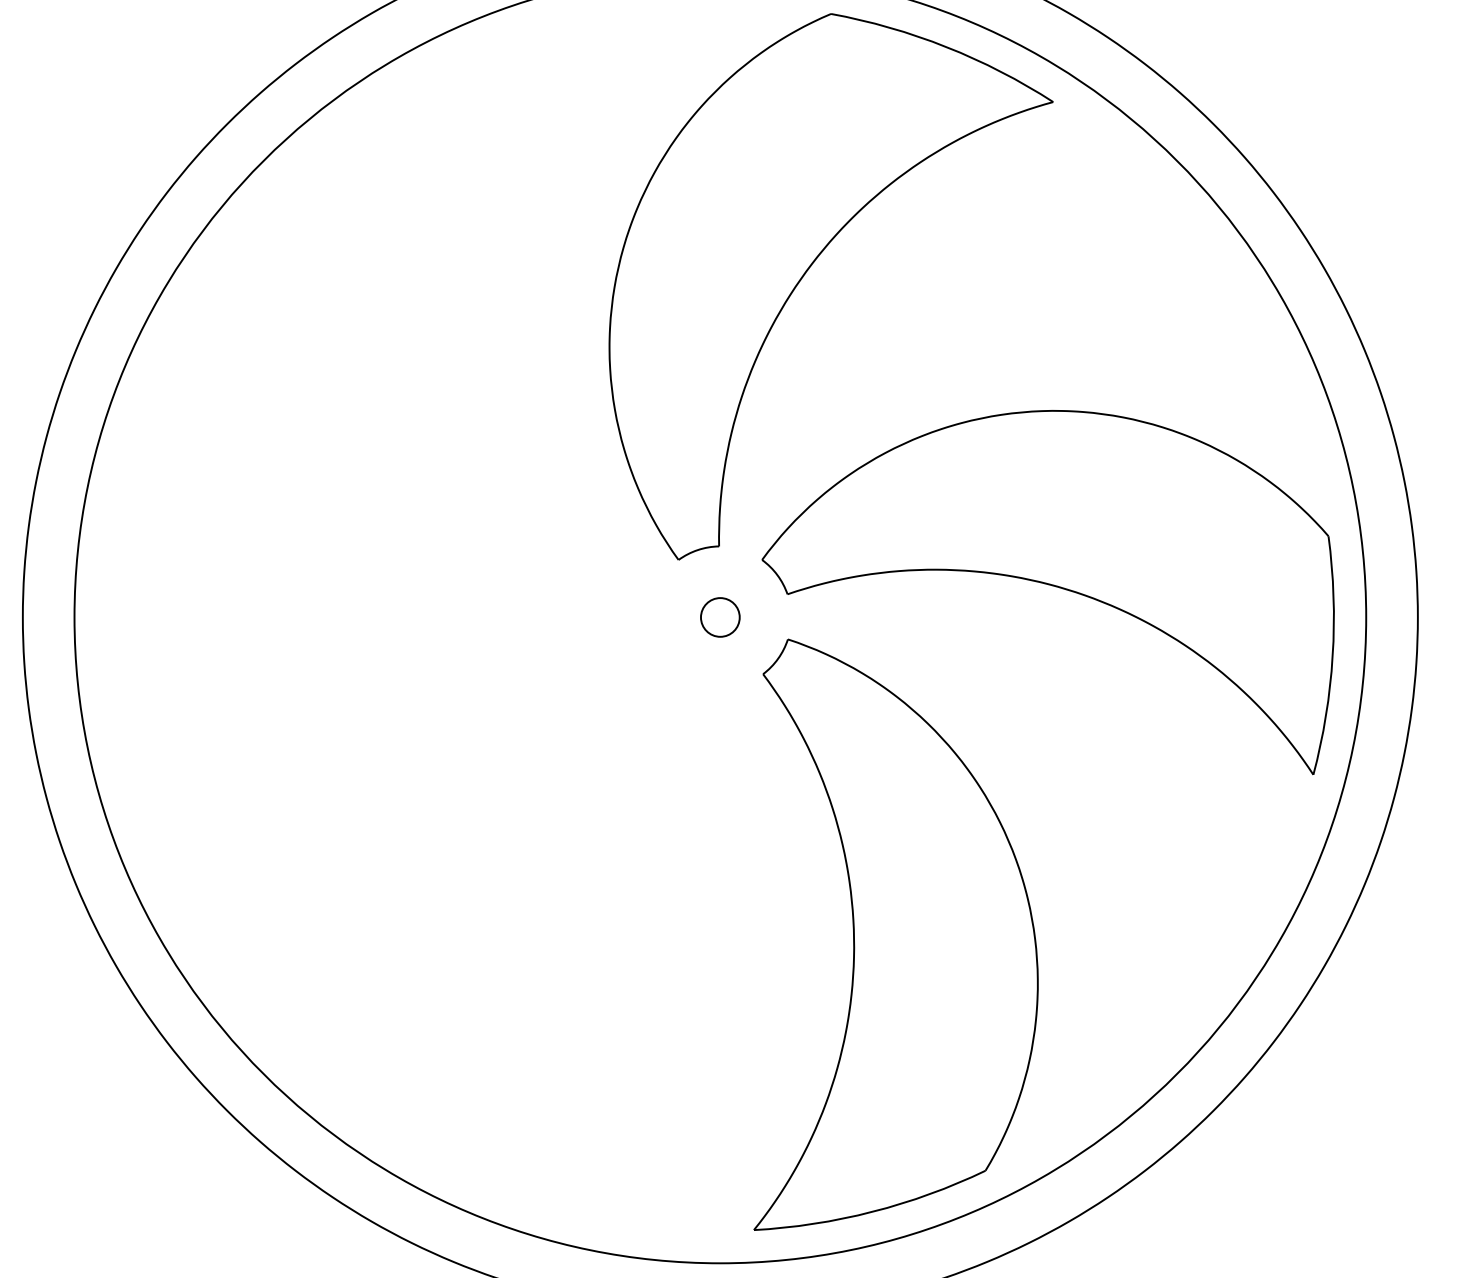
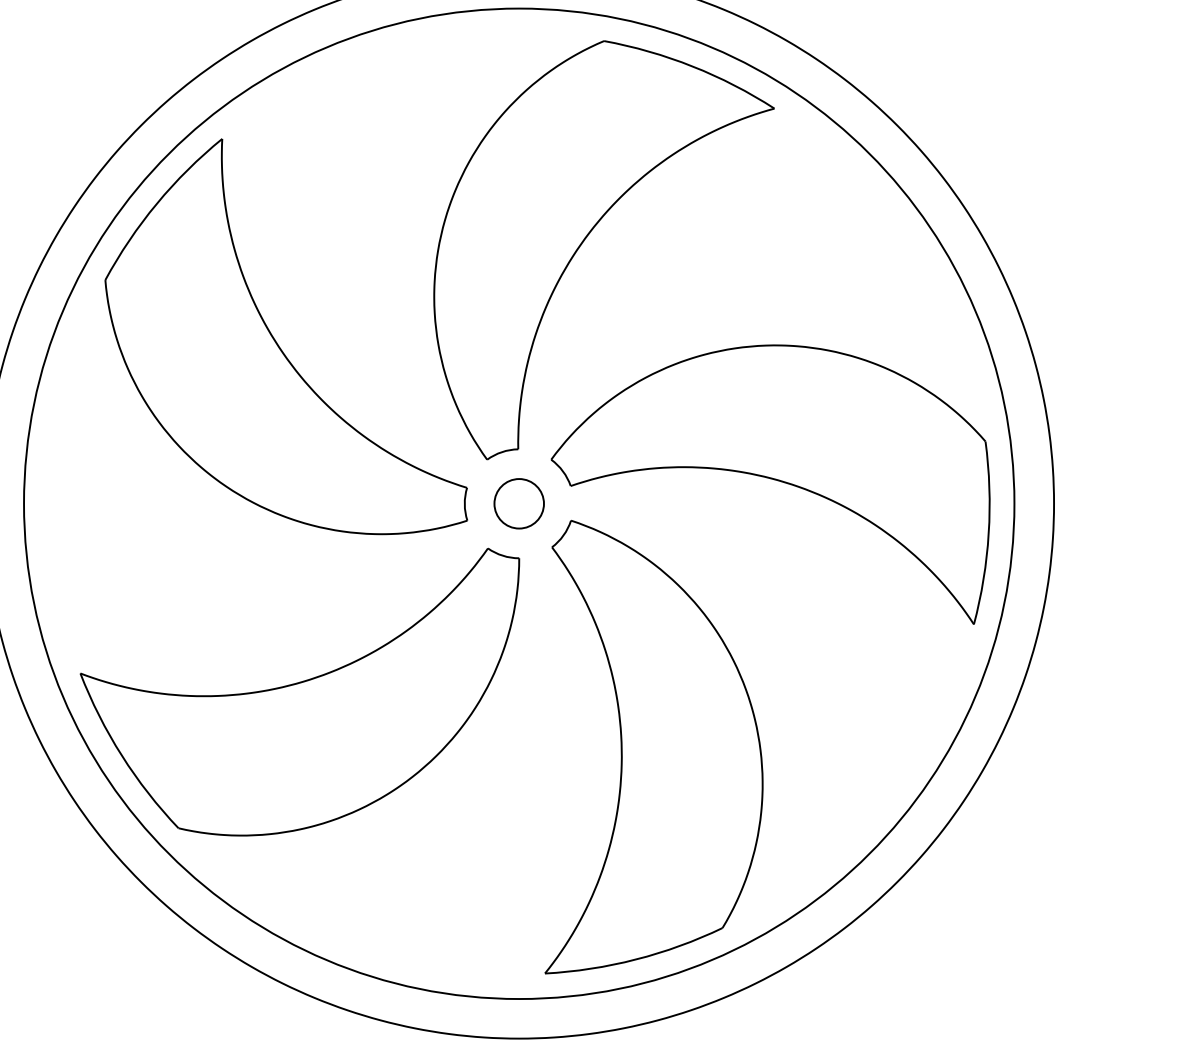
part: (405, 407) -> (277, 342), added
circle: (719, 617) -> (518, 503), size x1.67
part: (433, 862) -> (299, 691), added

